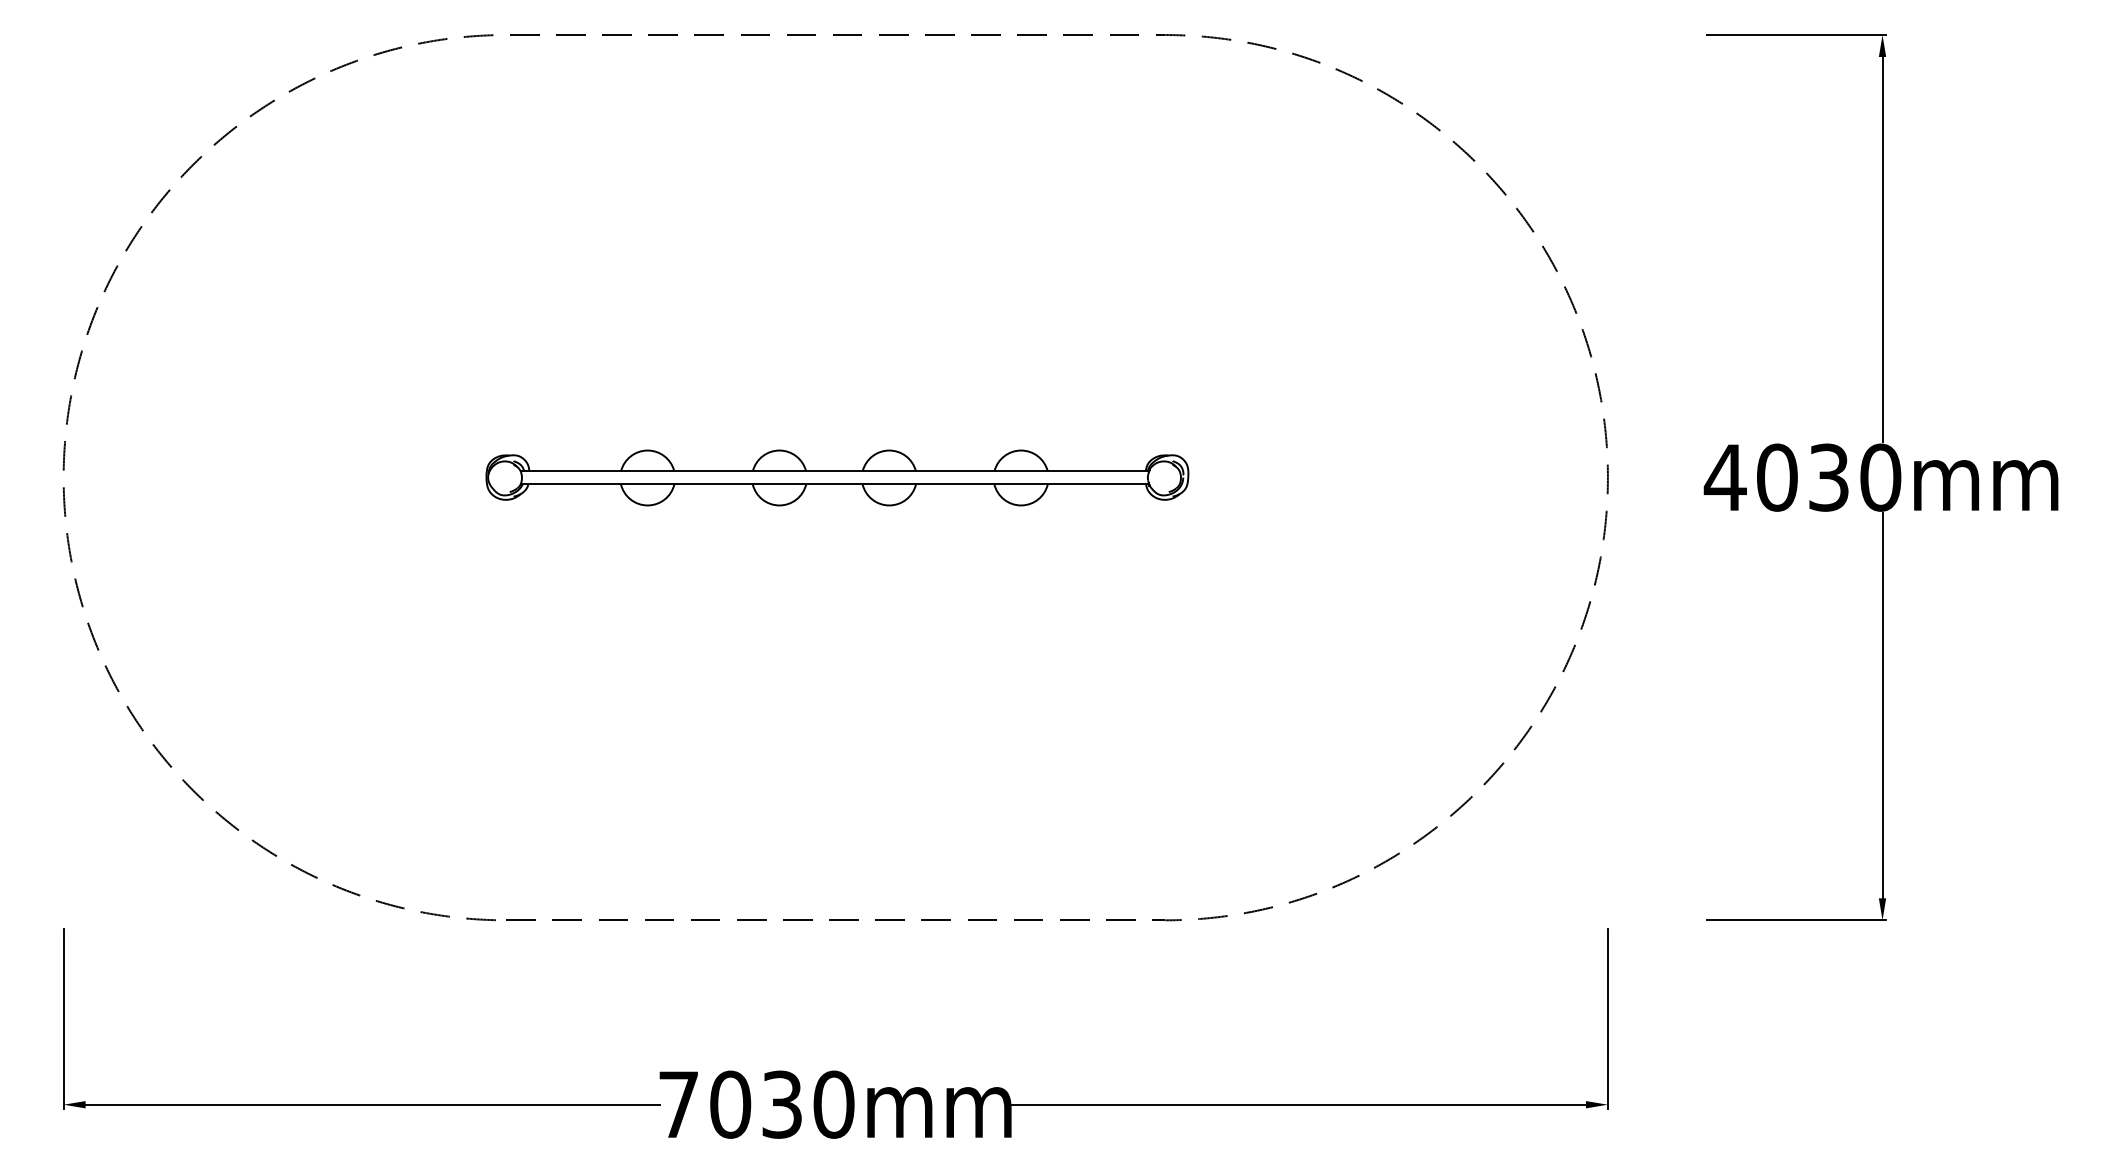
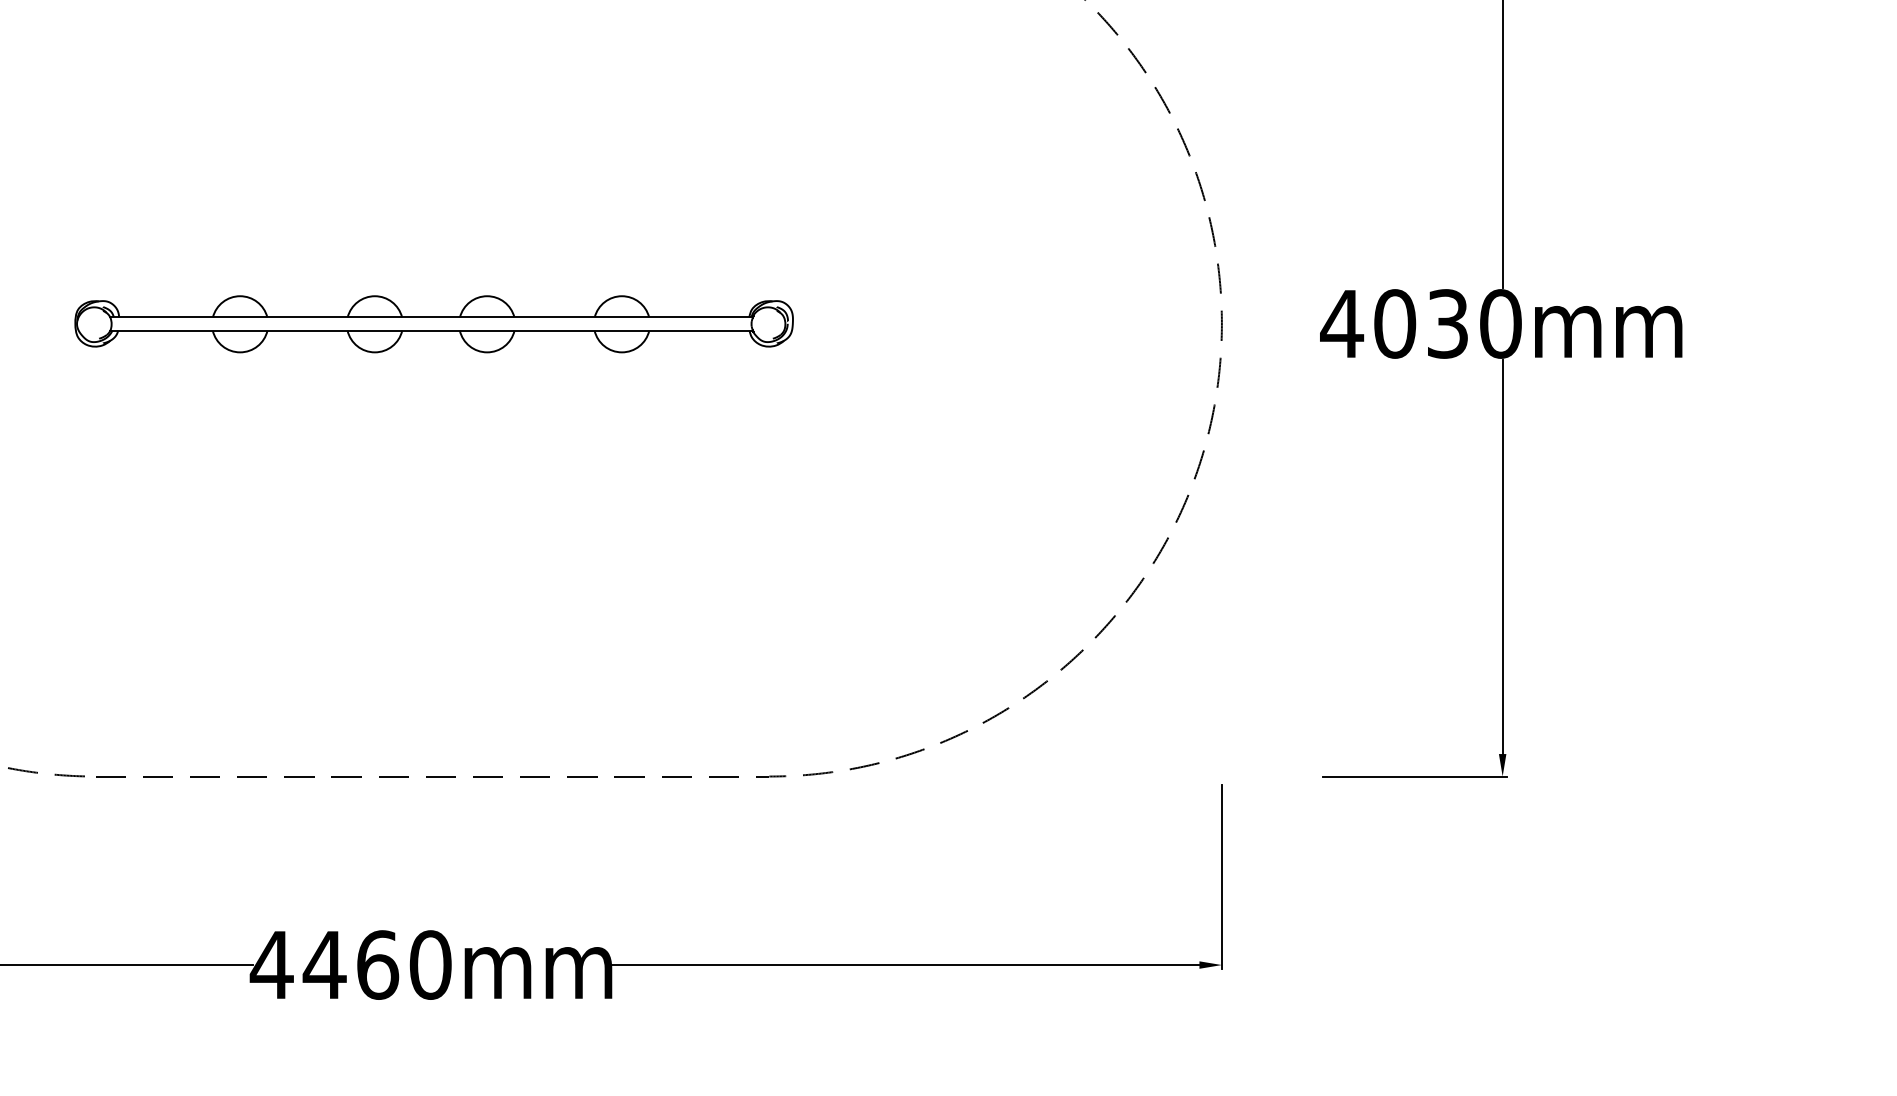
text: (730, 1104) -> (324, 964), 7030mm -> 4460mm

